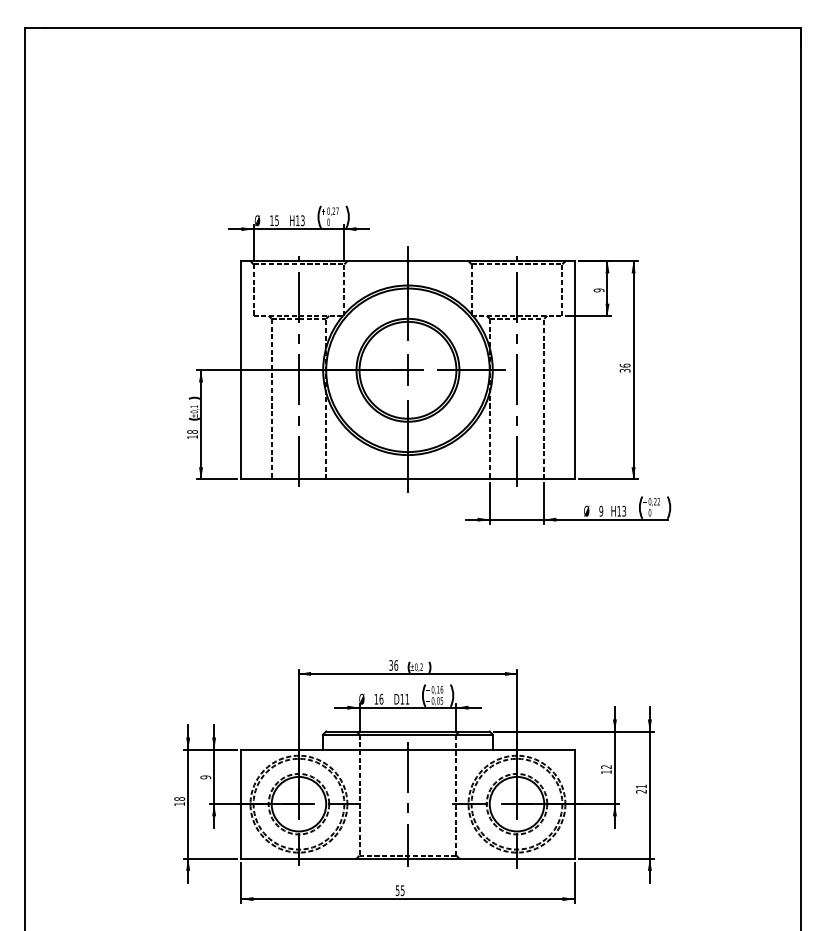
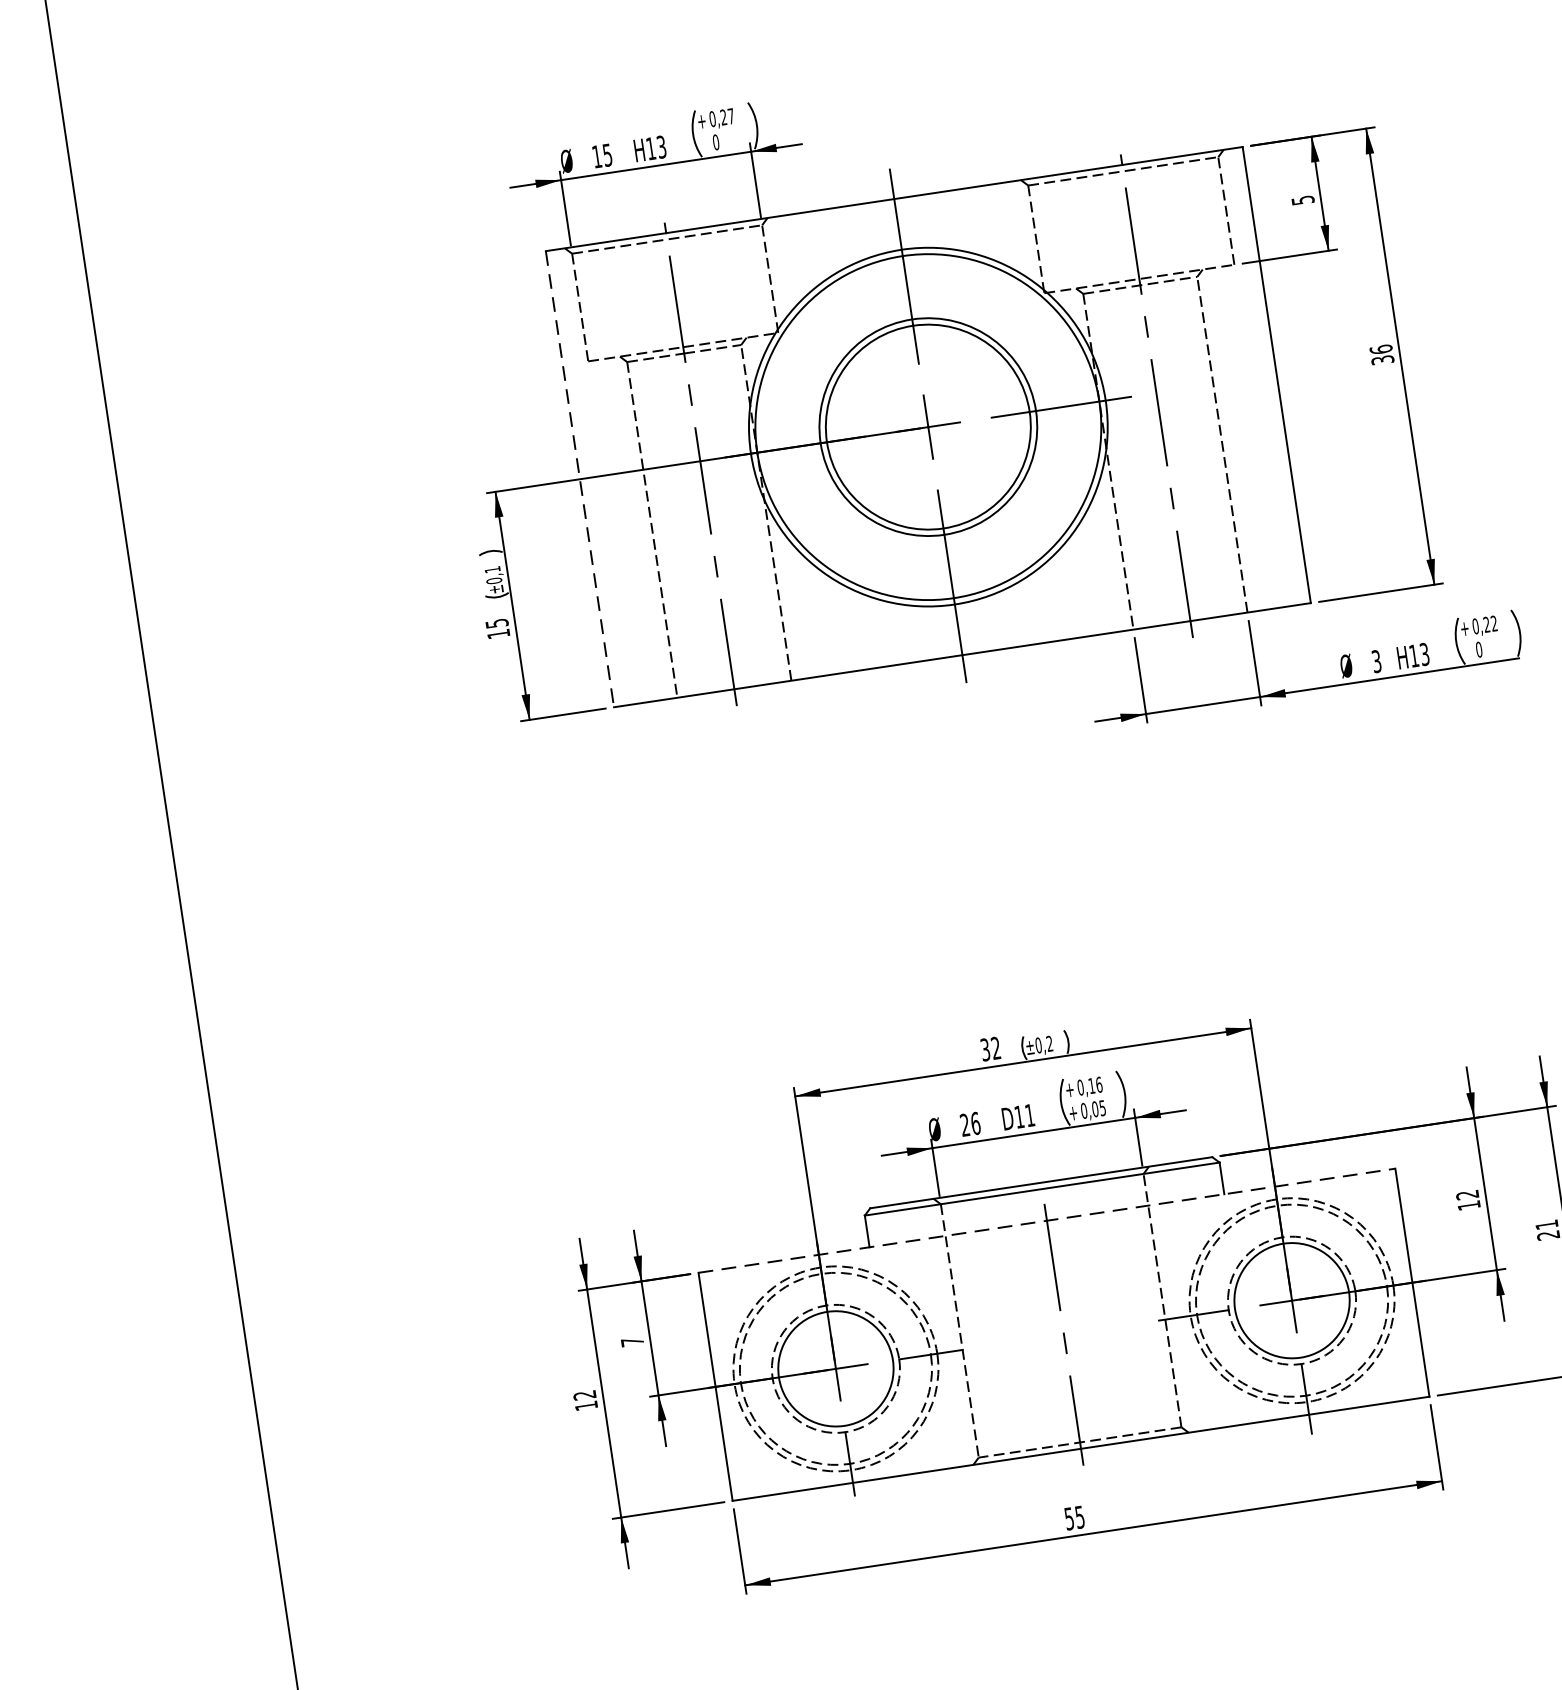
text: (598, 290) -> (1301, 200), 9 -> 5
line: (241, 370) -> (580, 479), solid -> dashed
text: (192, 431) -> (496, 622), 18 -> 15
text: (601, 511) -> (1377, 661), 9 -> 3
text: (396, 665) -> (996, 1048), 36 -> 32
text: (375, 698) -> (963, 1123), 16 -> 26
line: (407, 749) -> (1045, 1220), solid -> dashed
text: (205, 777) -> (632, 1342), 9 -> 7
text: (179, 798) -> (584, 1394), 18 -> 12

